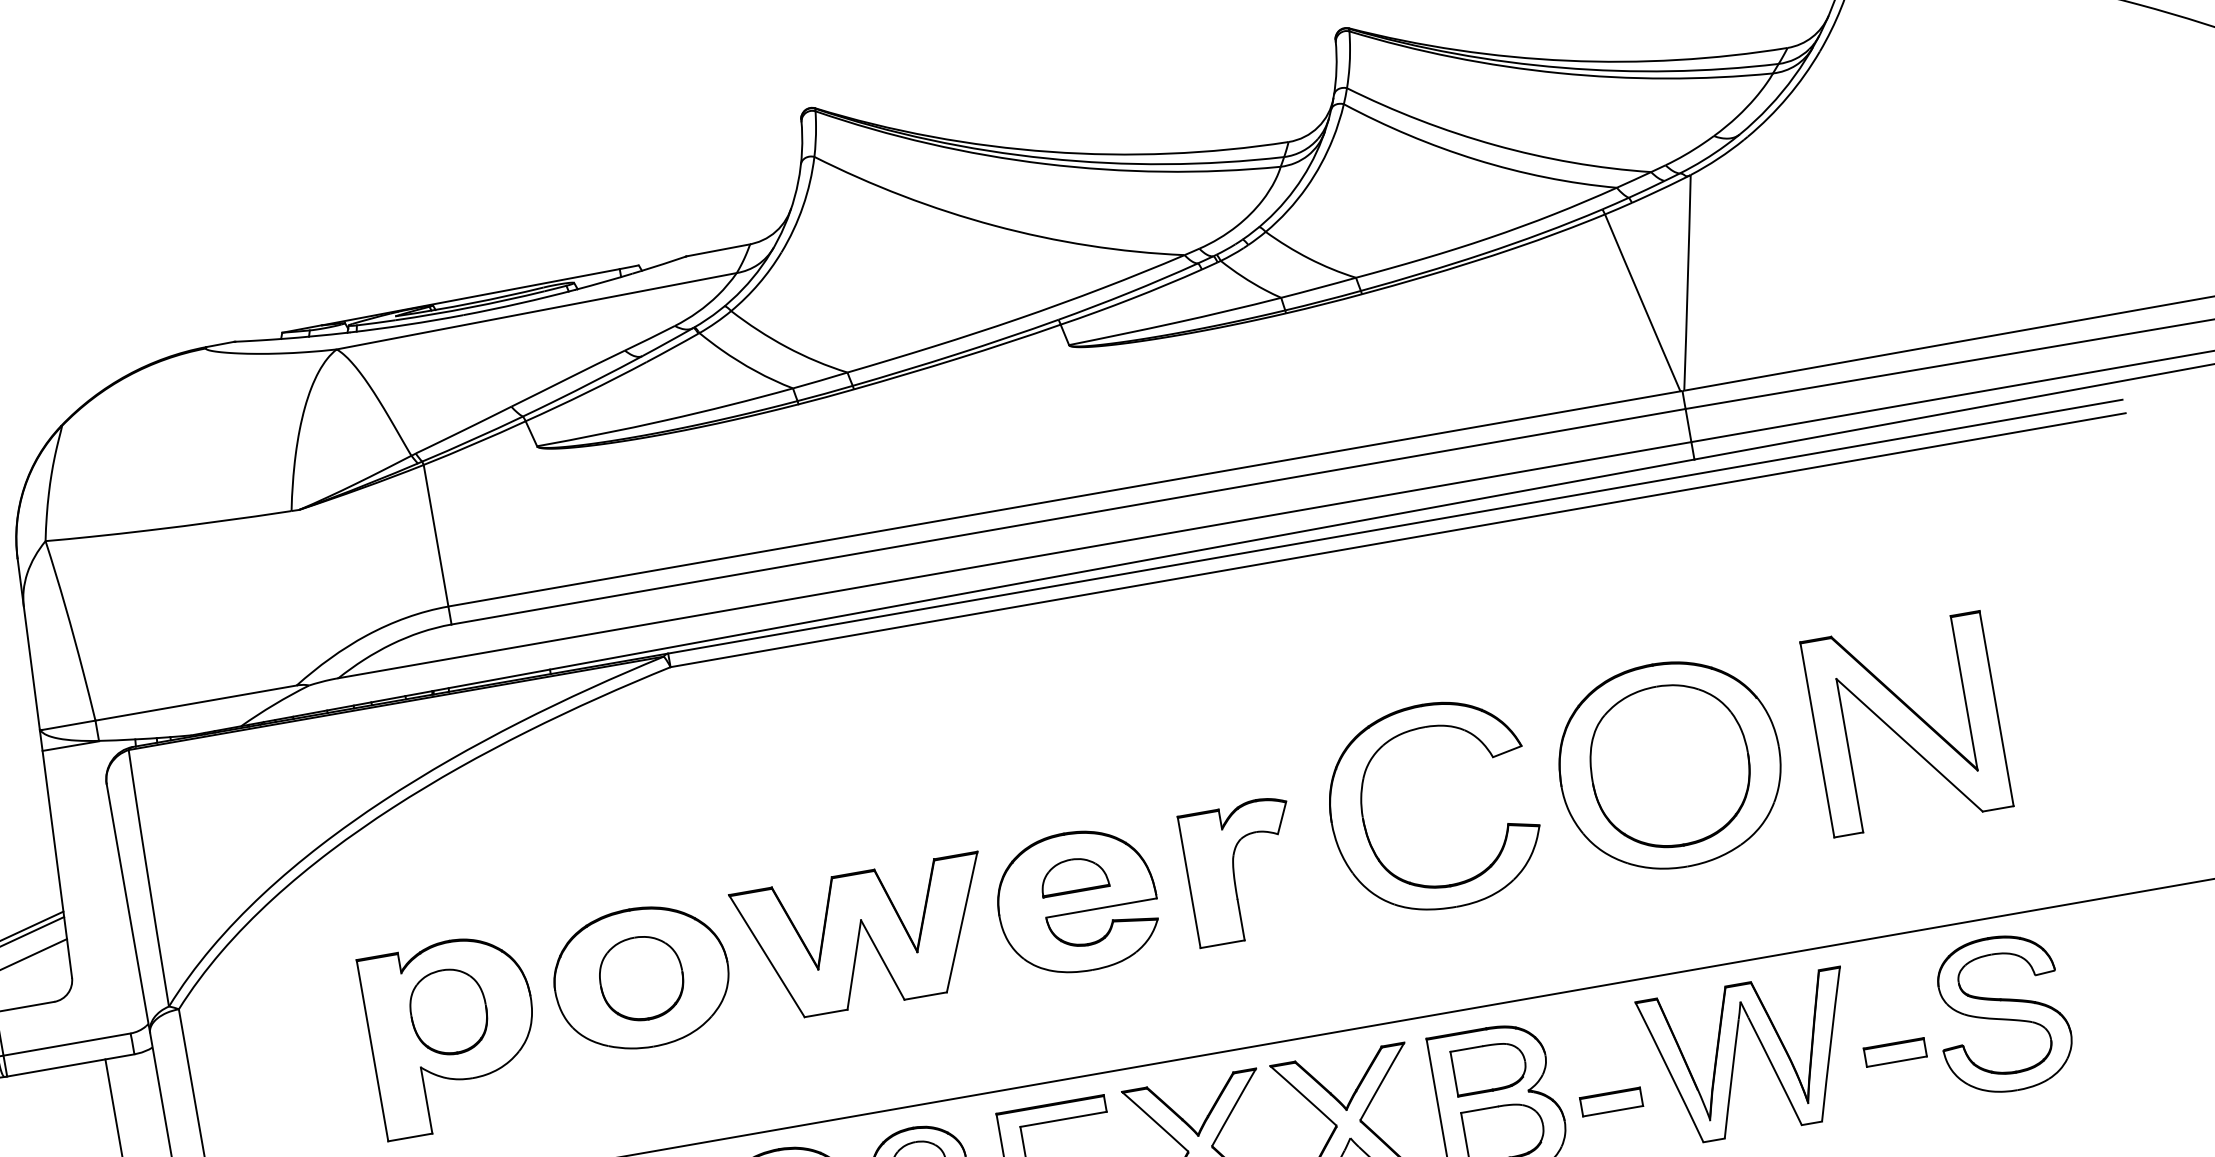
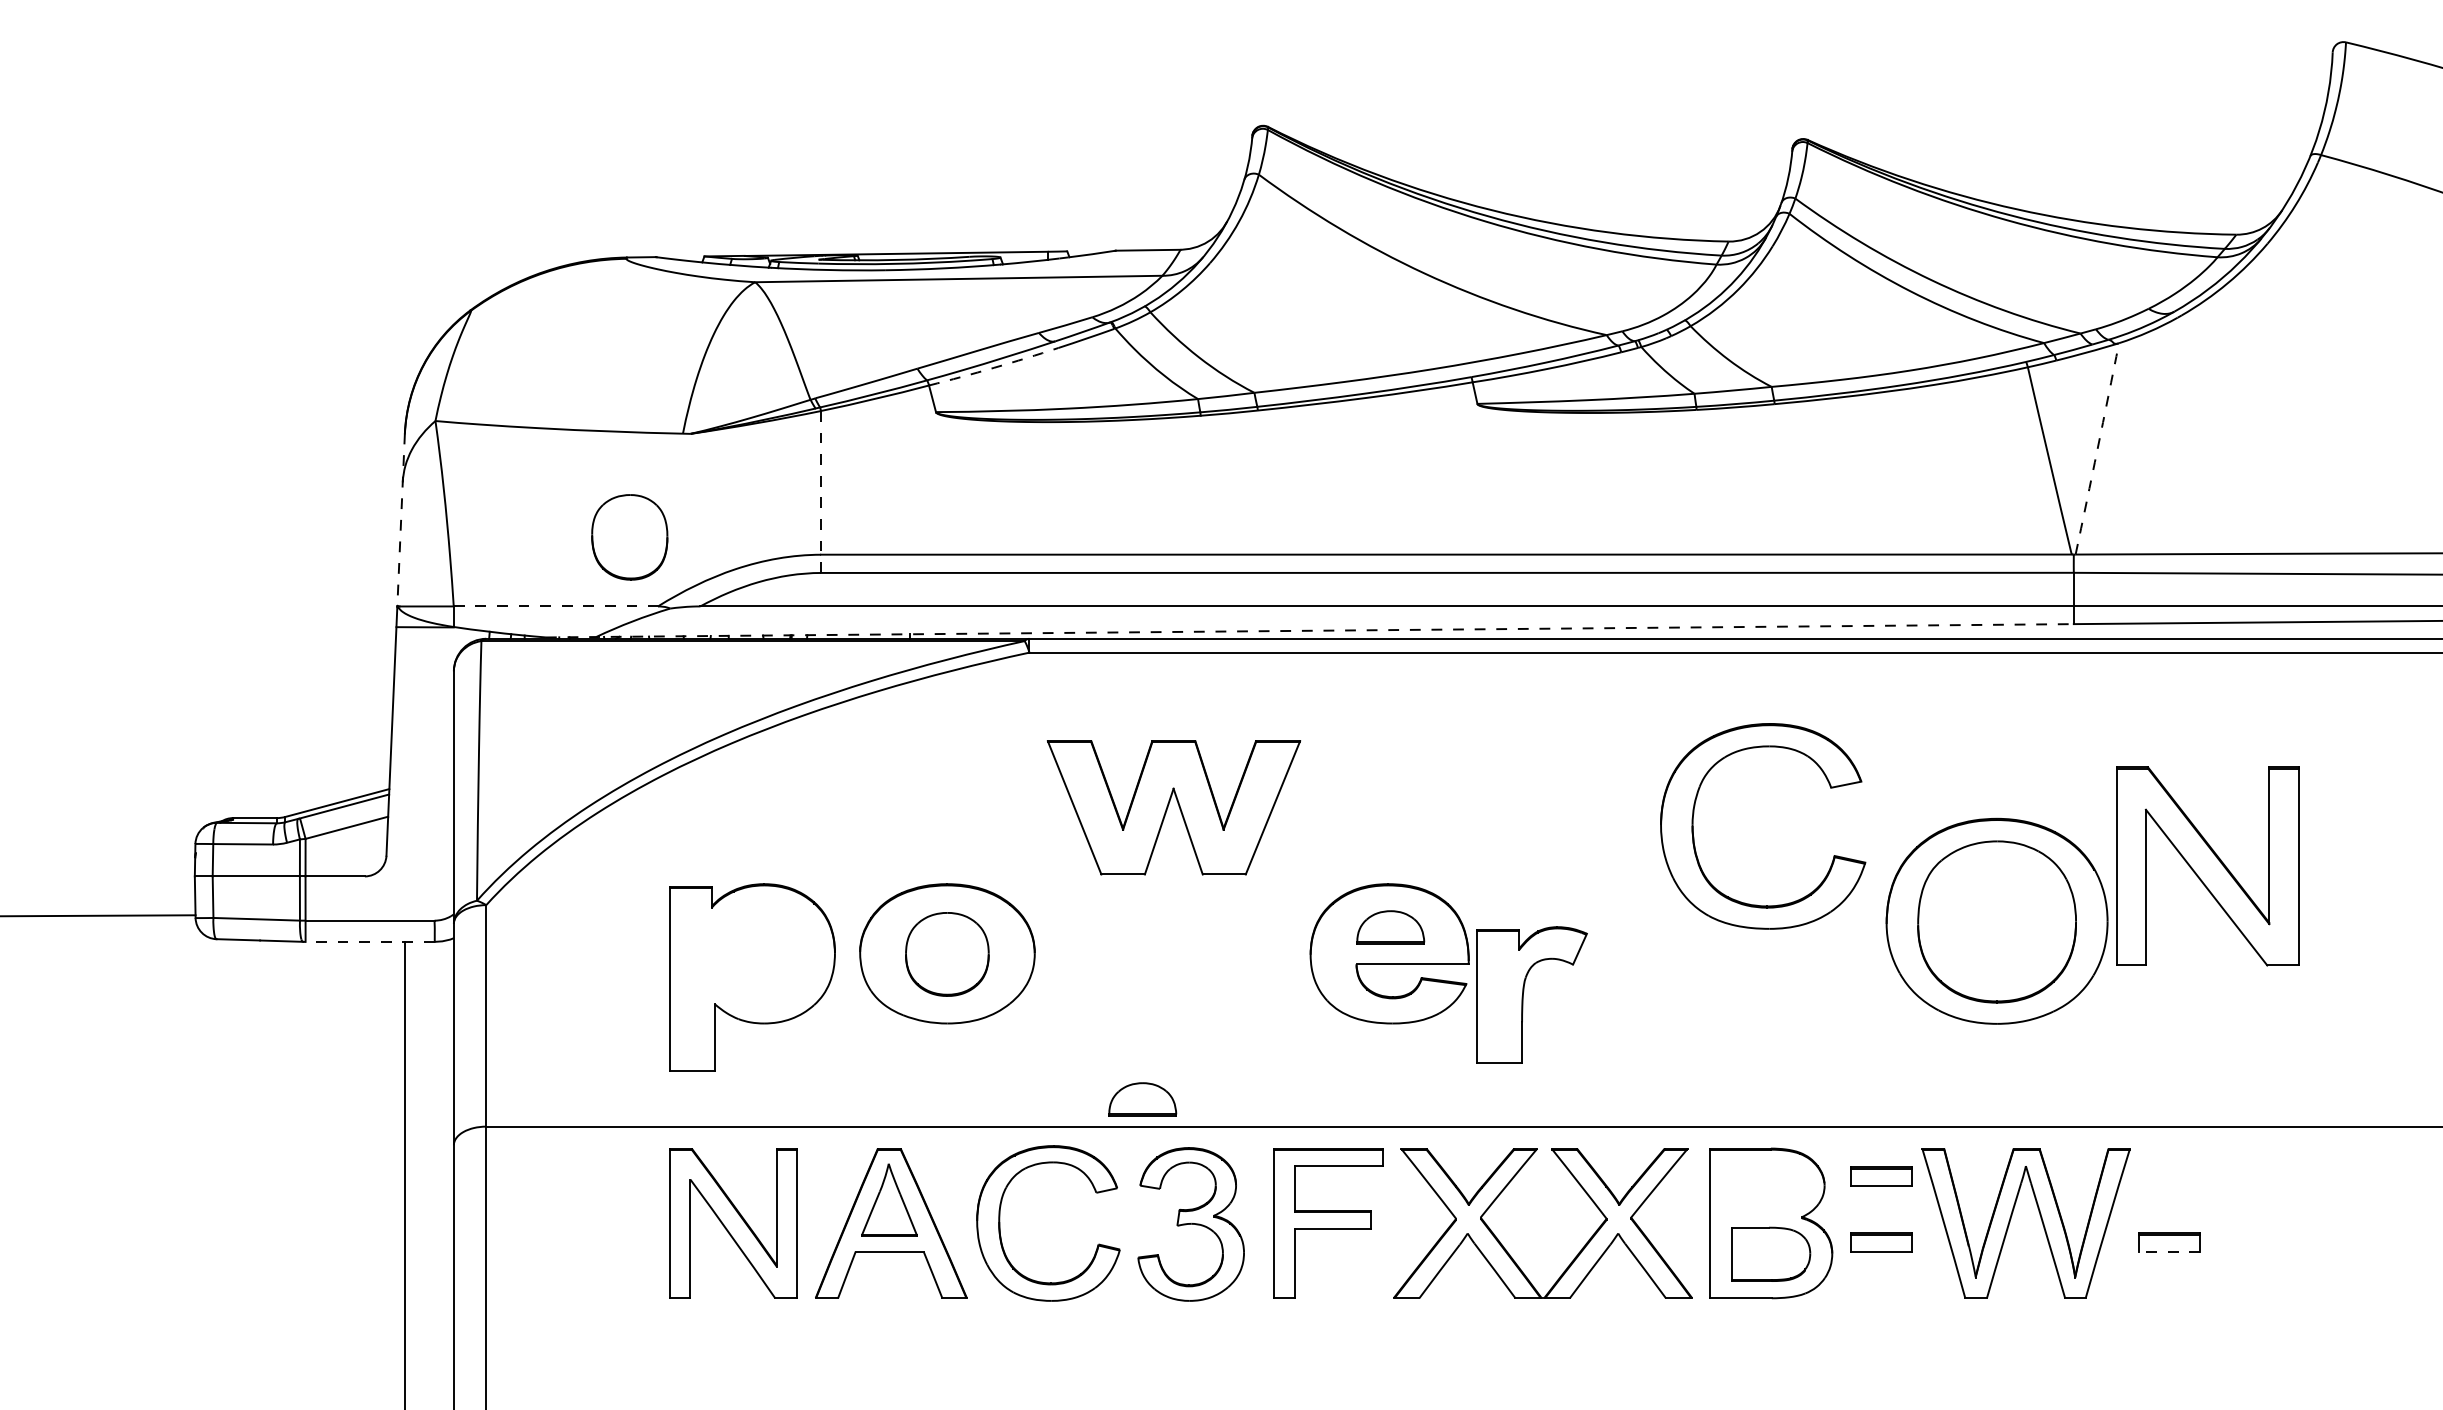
arc: (1687, 282) -> (2097, 448), solid -> dashed
arc: (587, 392) -> (994, 367), solid -> dashed
line: (437, 544) -> (821, 491), solid -> dashed
line: (942, 597) -> (1309, 630), solid -> dashed
line: (29, 644) -> (401, 520), solid -> dashed
line: (196, 703) -> (556, 606), solid -> dashed
part: (1906, 724) -> (2207, 866), moved
part: (1366, 829) -> (1694, 837), moved
part: (1234, 869) -> (1524, 991), moved
part: (864, 938) -> (1173, 807), moved
part: (448, 1012) -> (629, 537), moved
part: (2002, 1014) -> (2281, 1223), removed
part: (1599, 1036) -> (1881, 1176), added
line: (1896, 1062) -> (2169, 1252), solid -> dashed
line: (71, 1065) -> (370, 941), solid -> dashed
part: (1489, 1068) -> (1767, 1188), removed
part: (858, 1087) -> (1142, 1099), added

